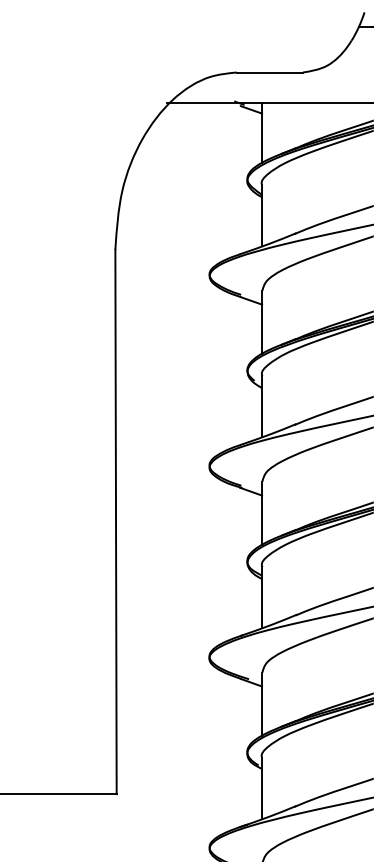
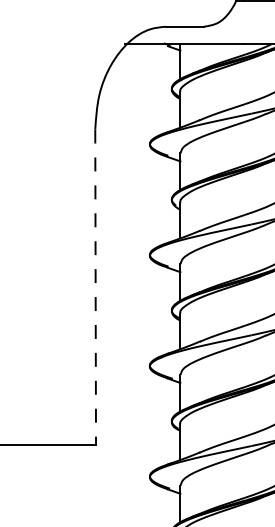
line: (115, 521) -> (95, 287), solid -> dashed

